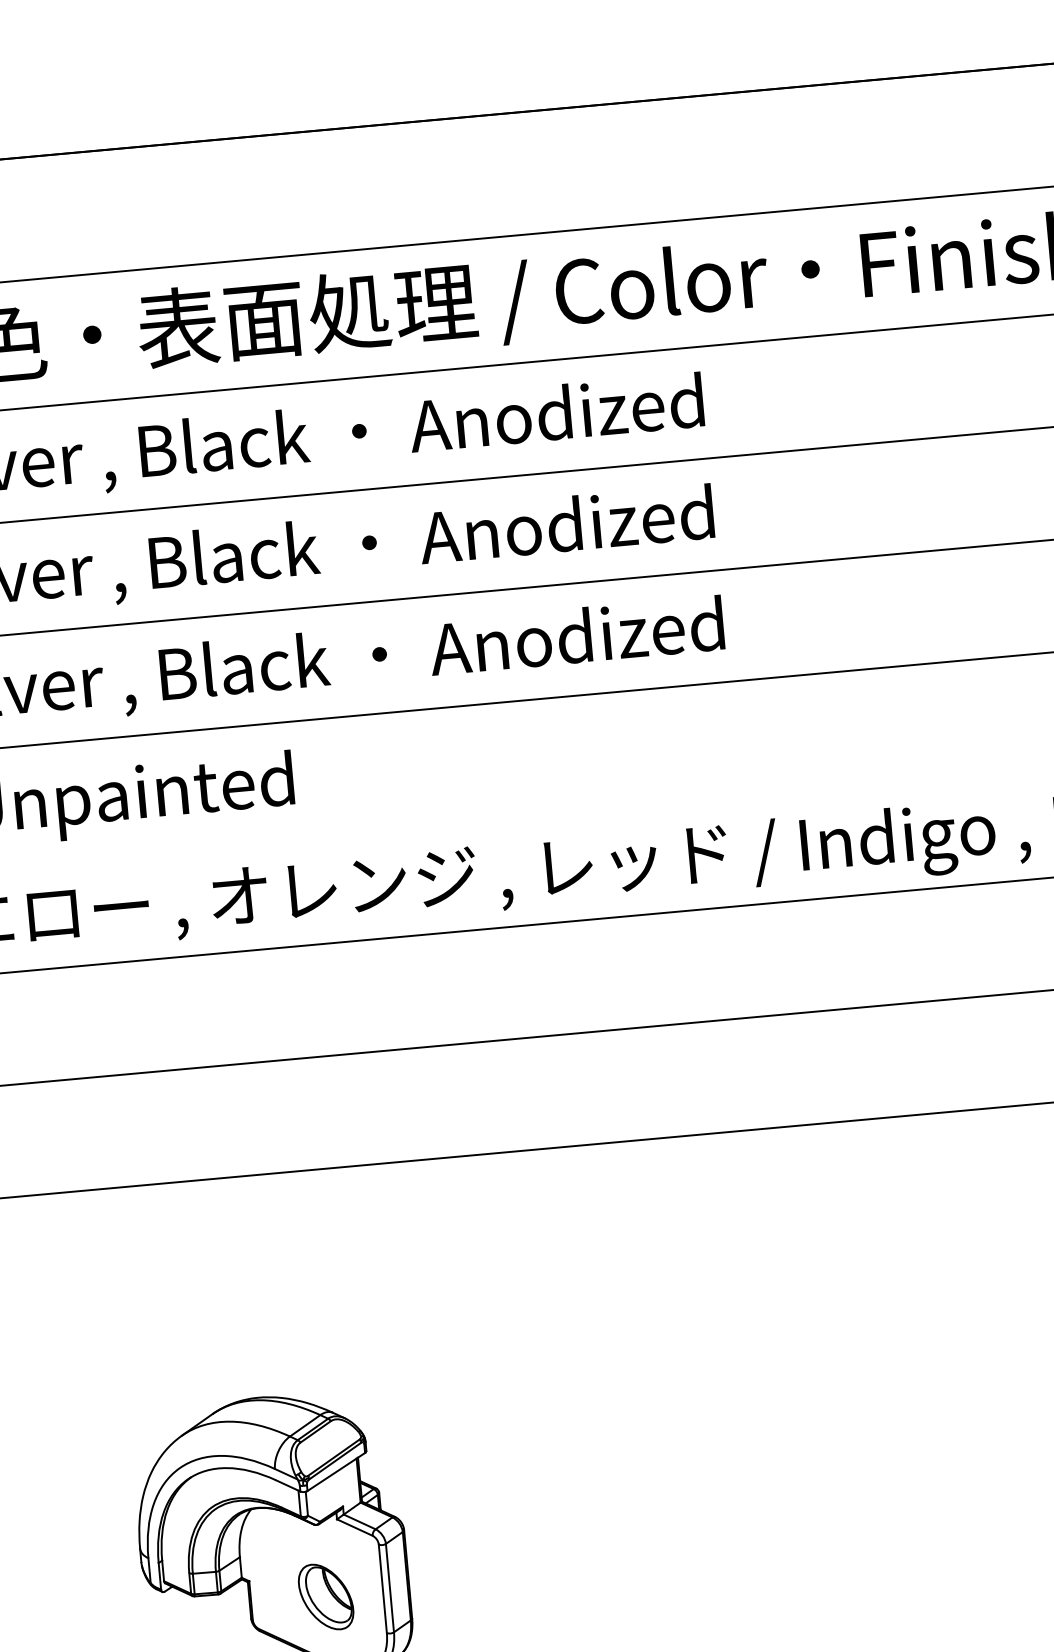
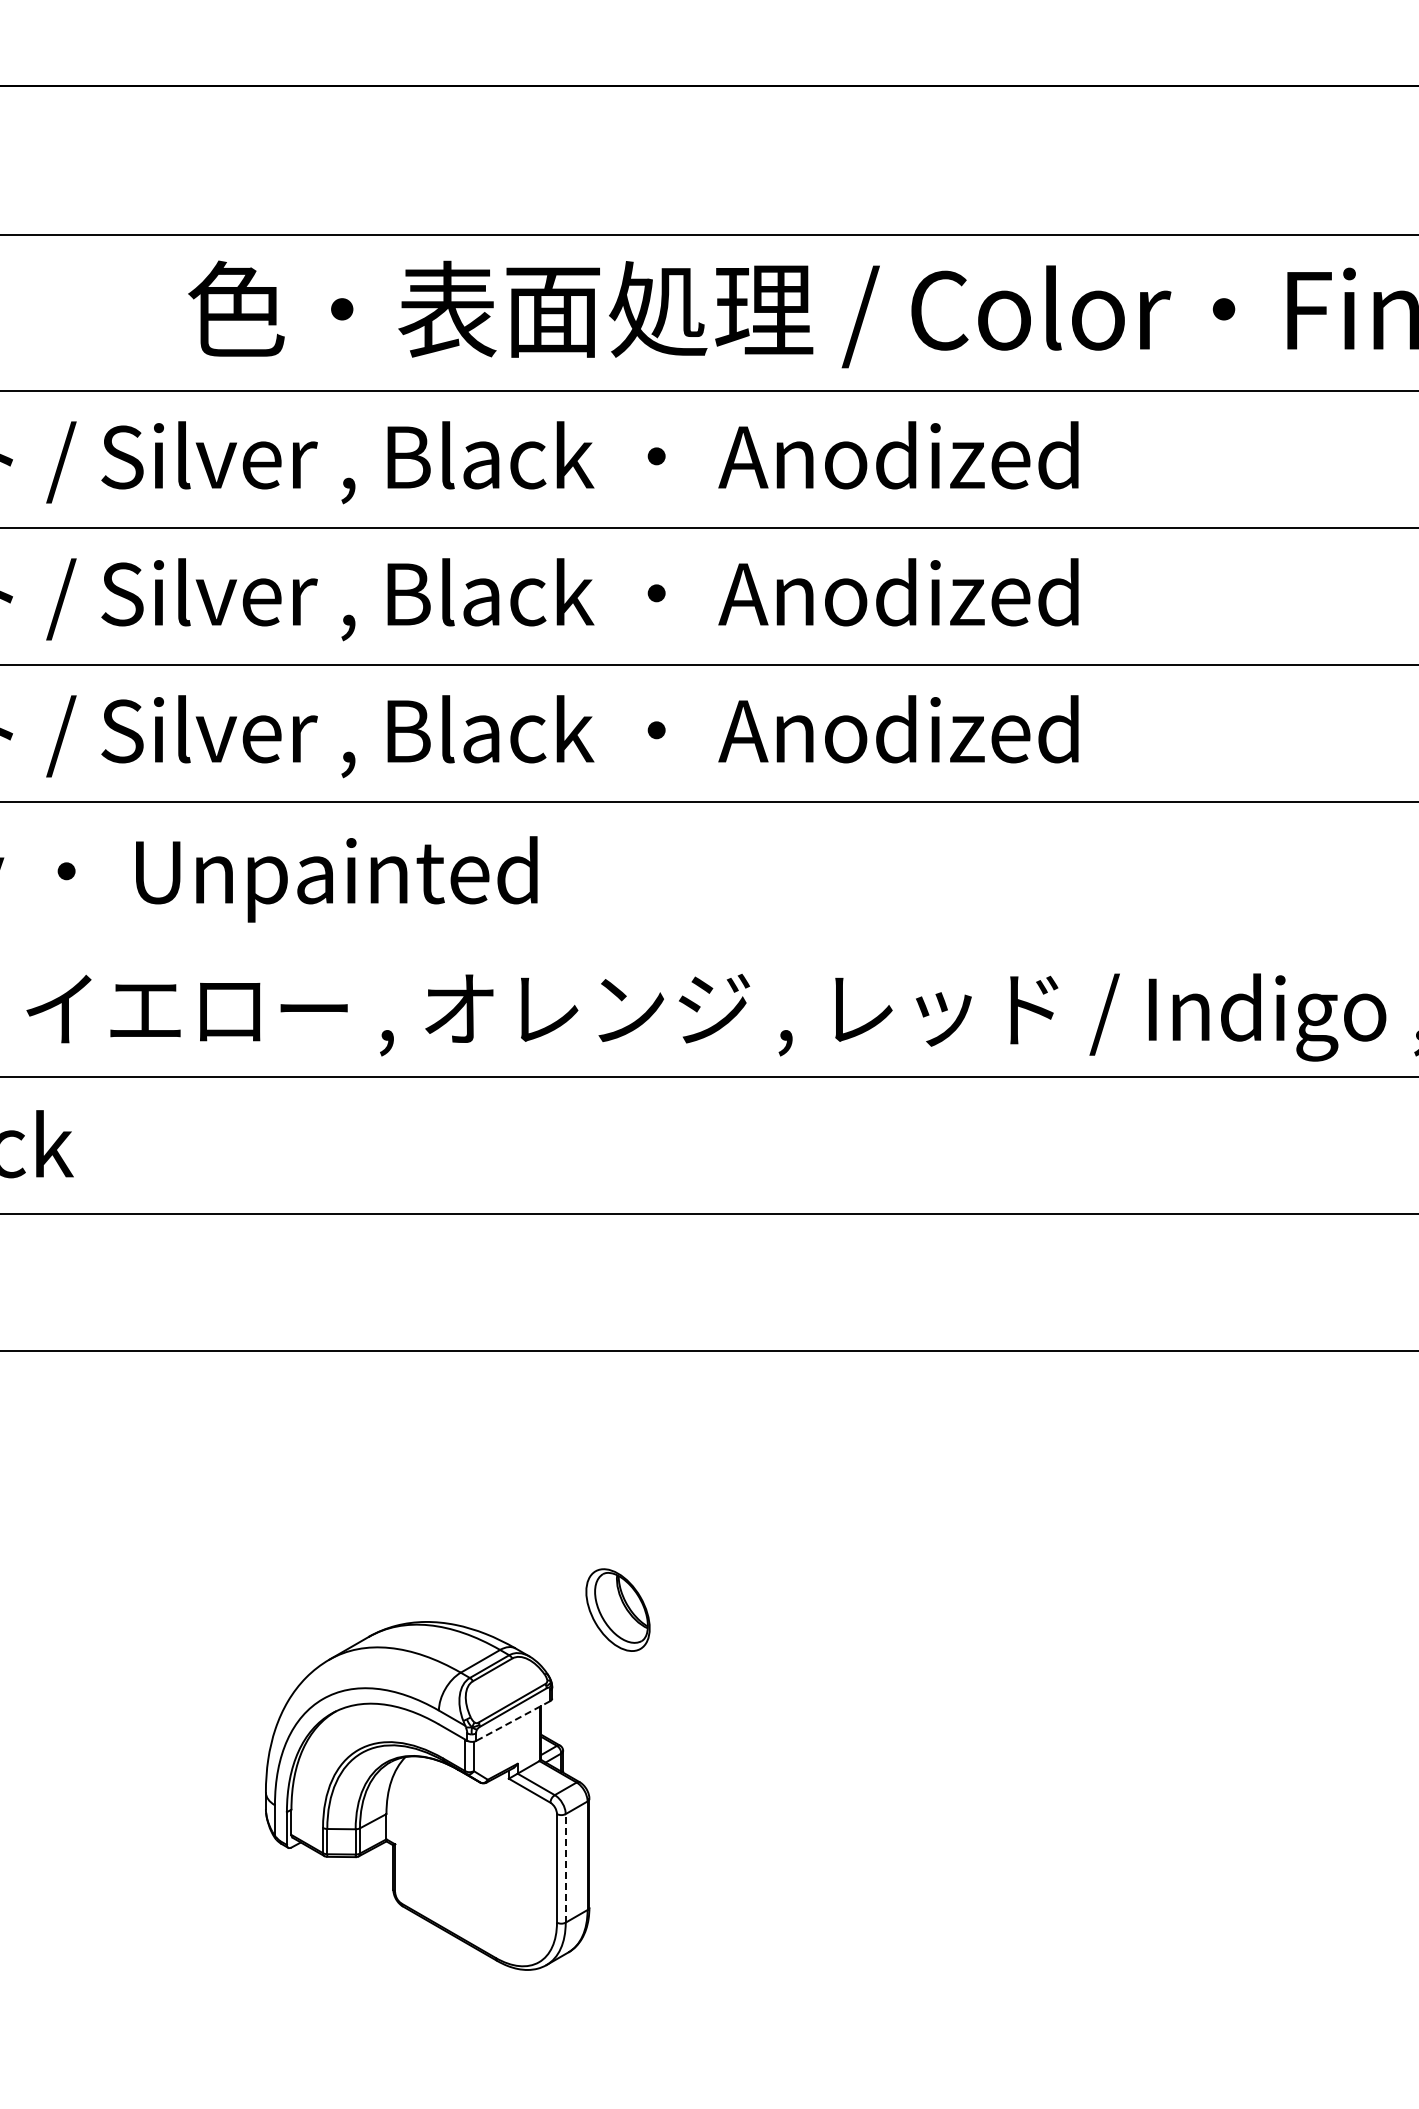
line: (335, 1472) -> (512, 1721), solid -> dashed
line: (389, 1587) -> (565, 1867), solid -> dashed
part: (325, 1596) -> (617, 1609), moved

